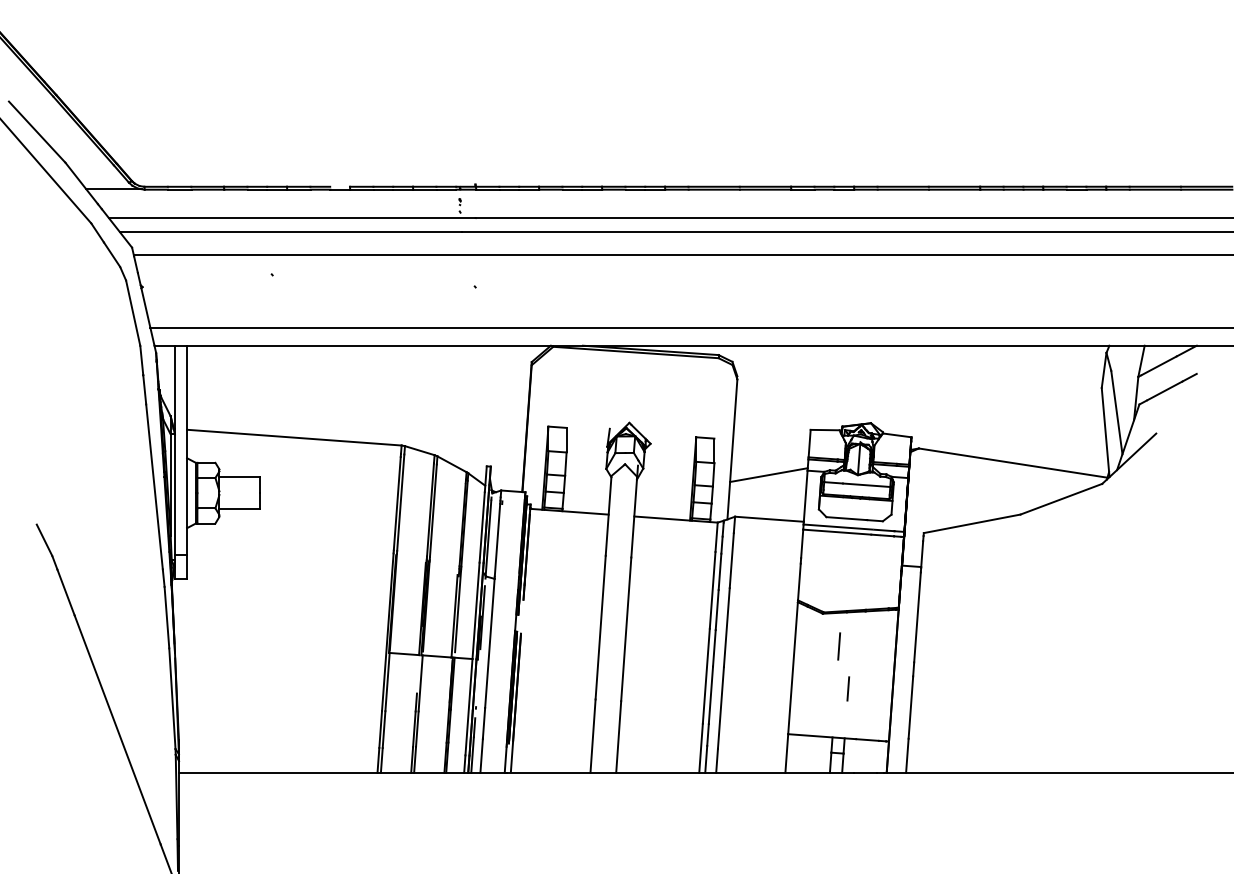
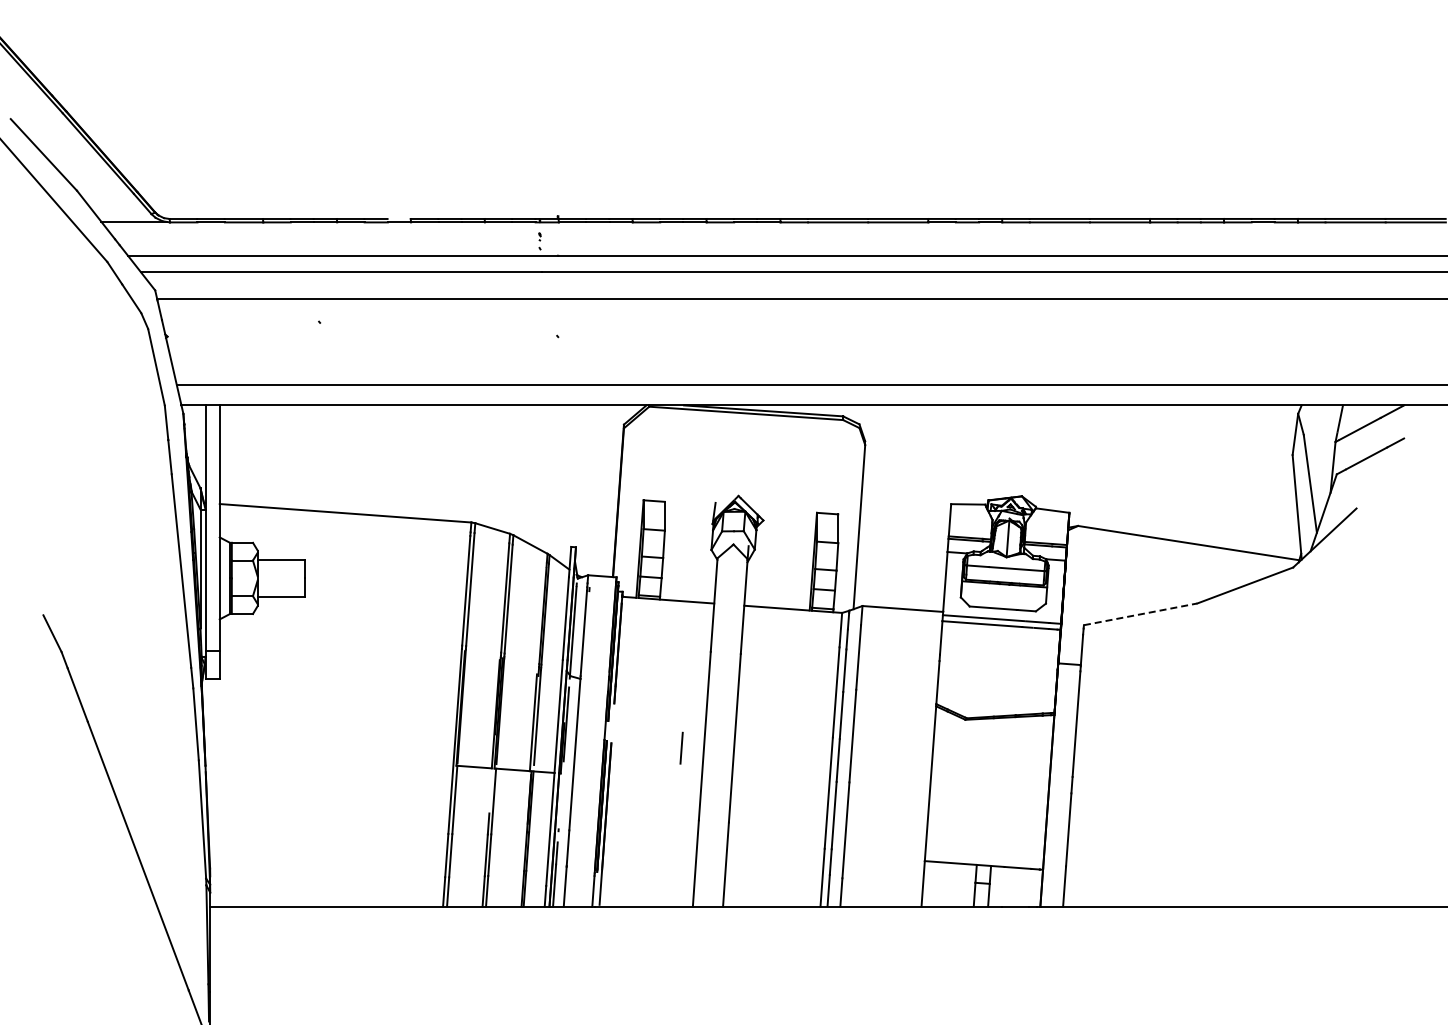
line: (768, 475) -> (901, 557), removed
line: (972, 523) -> (1140, 614), solid -> dashed
line: (839, 645) -> (681, 747), moved
line: (848, 688) -> (995, 807), removed

